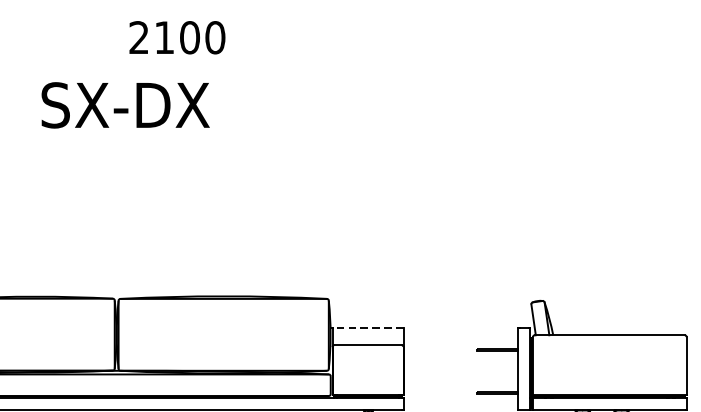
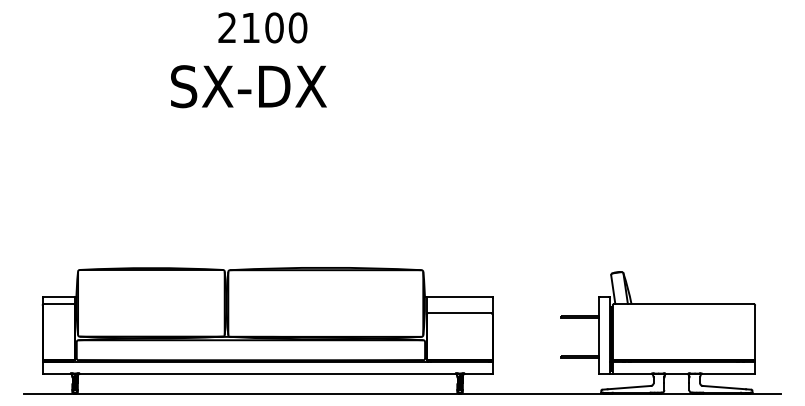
text: (177, 37) -> (262, 27), moved
text: (125, 105) -> (248, 86), moved
line: (367, 327) -> (459, 296), dashed -> solid

